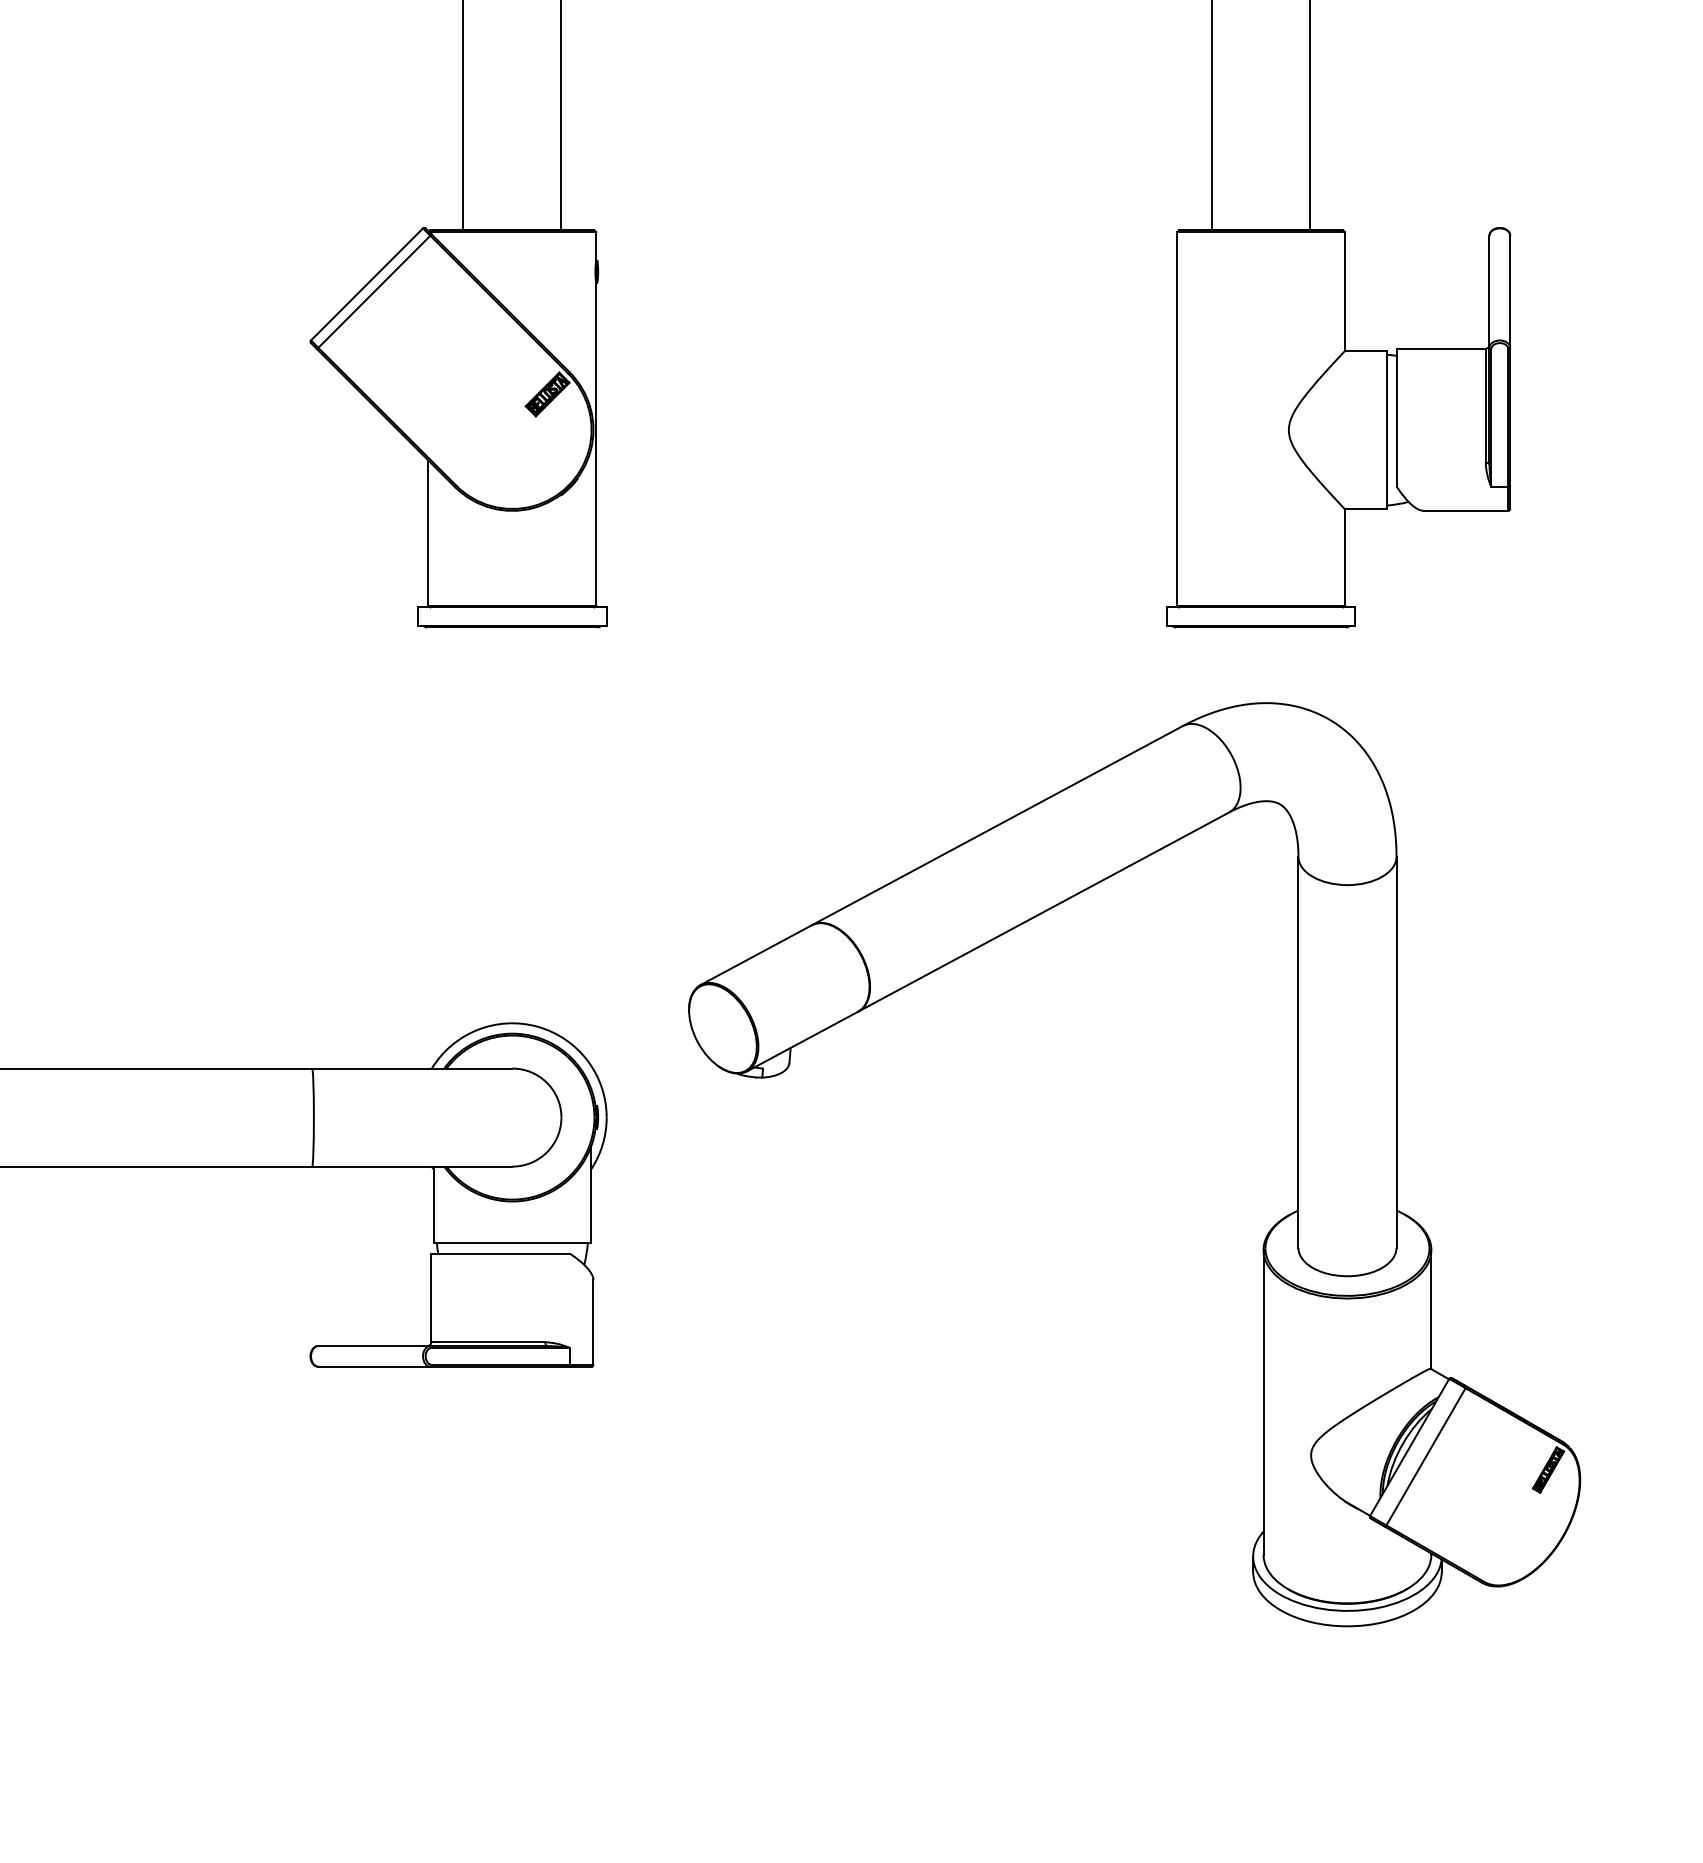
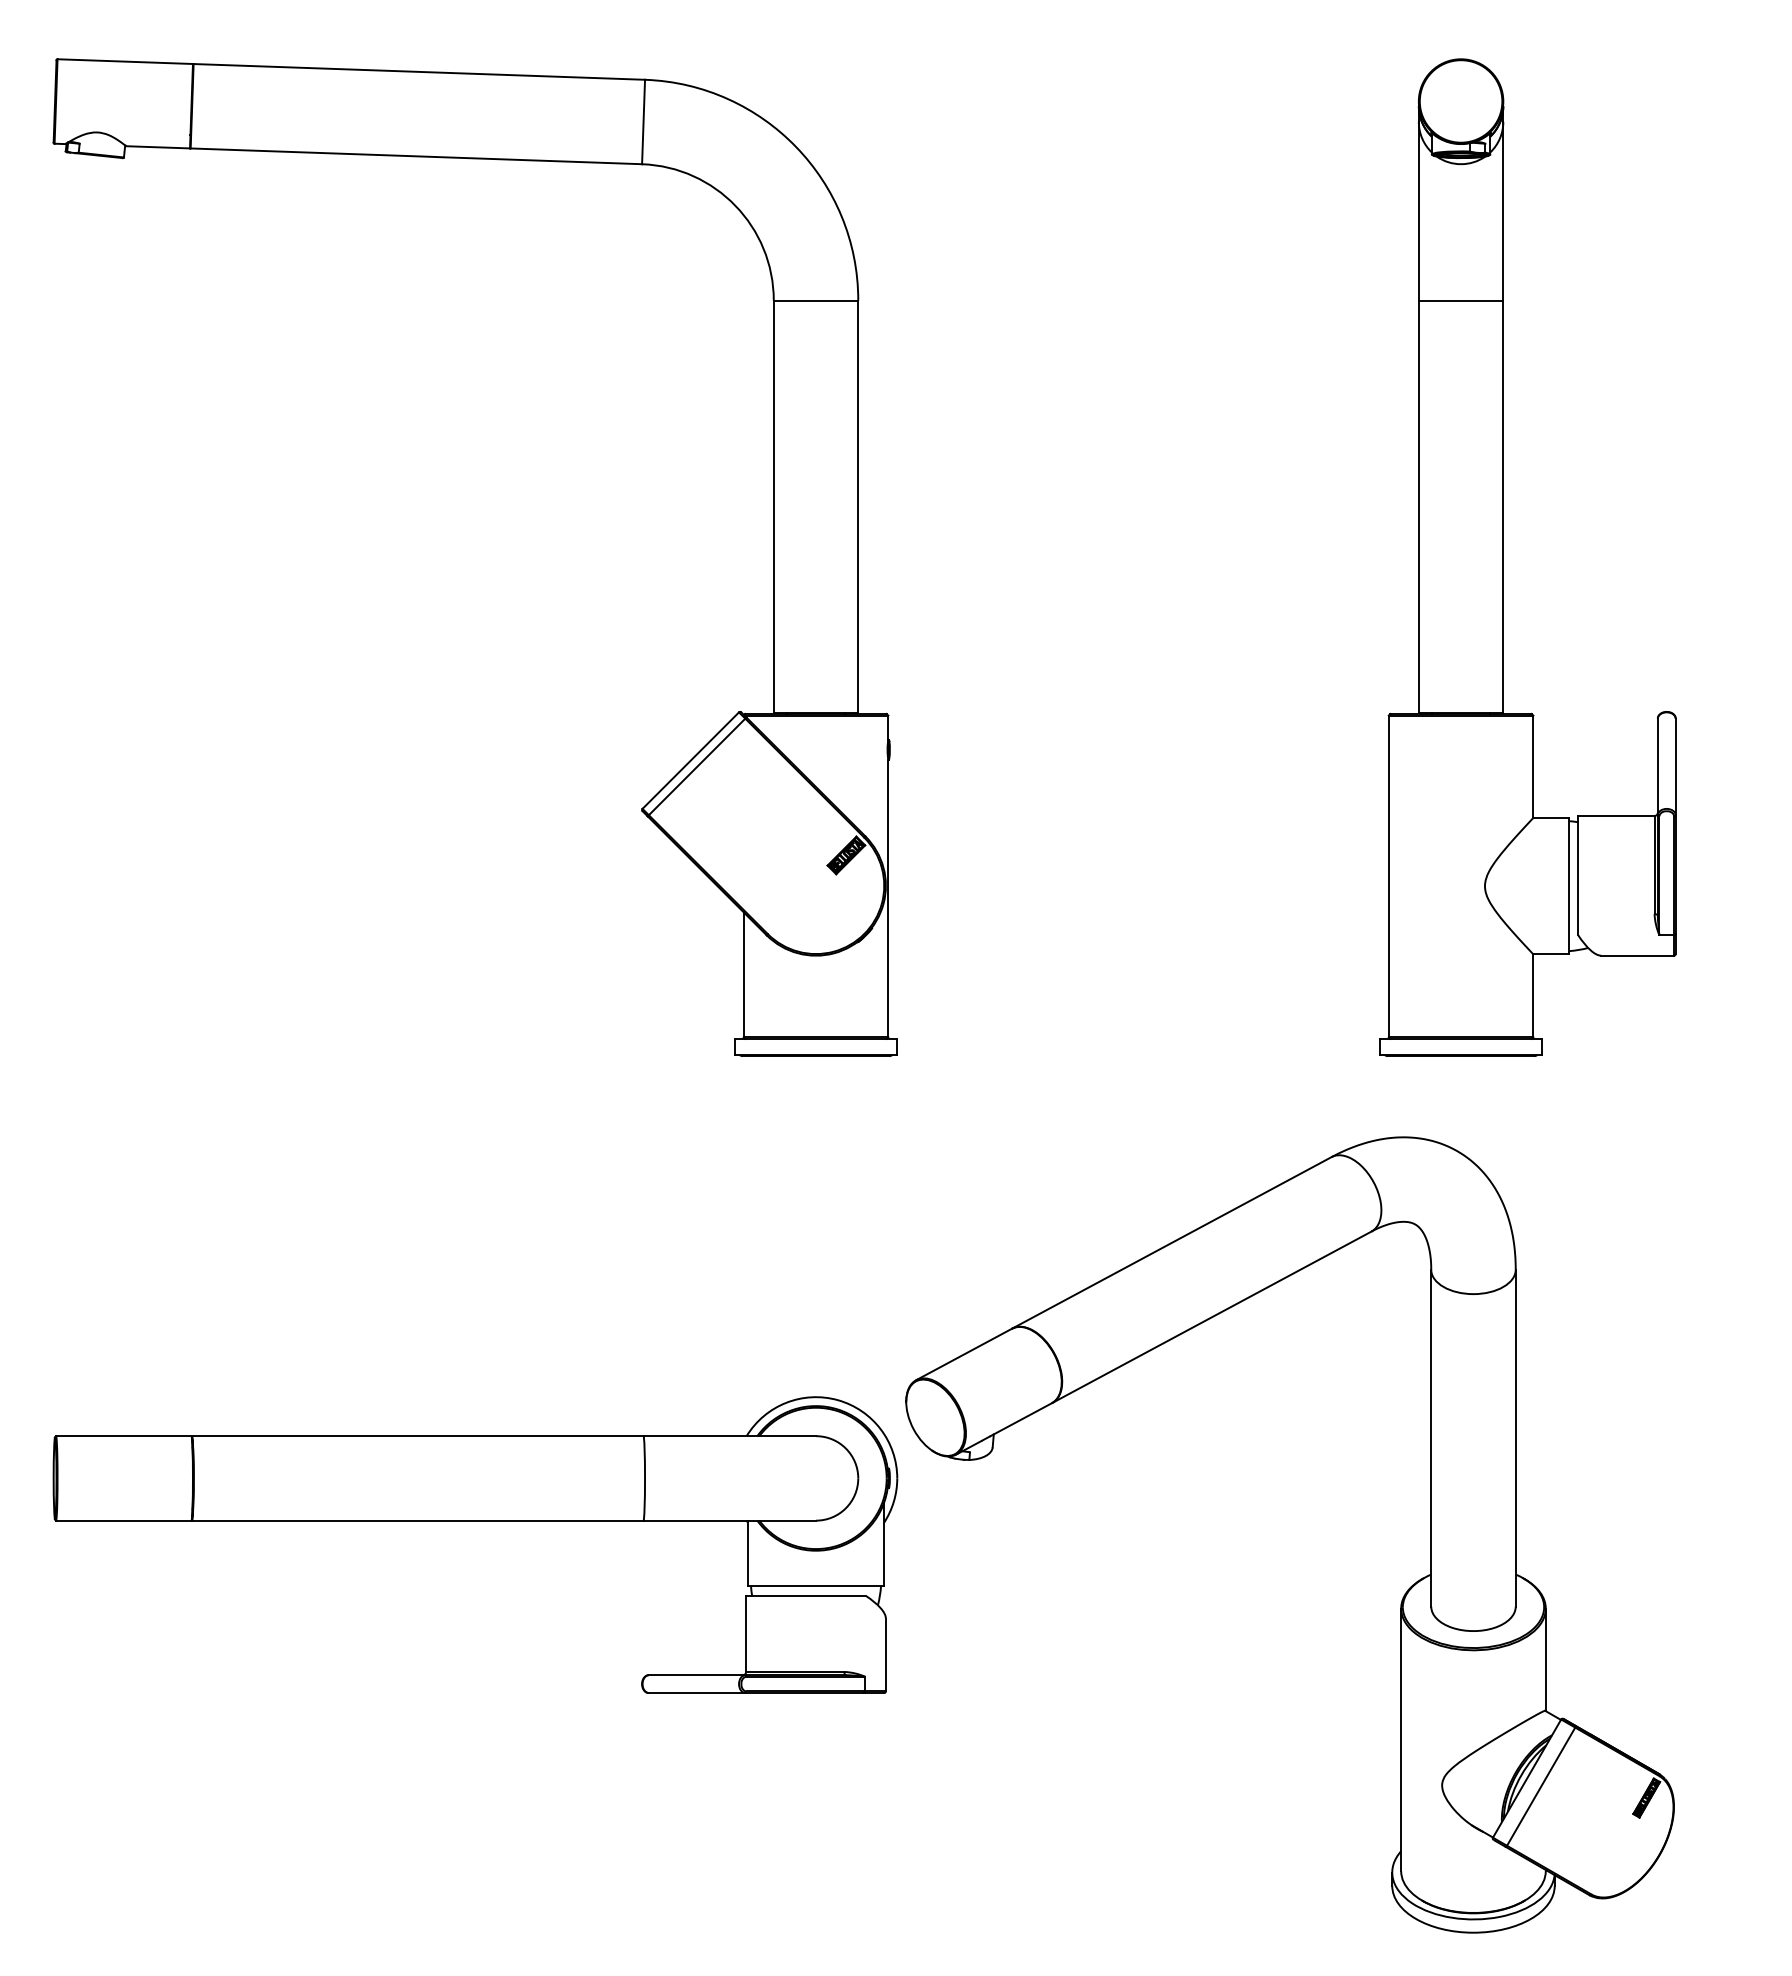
part: (1266, 1234) -> (1403, 1595), moved

